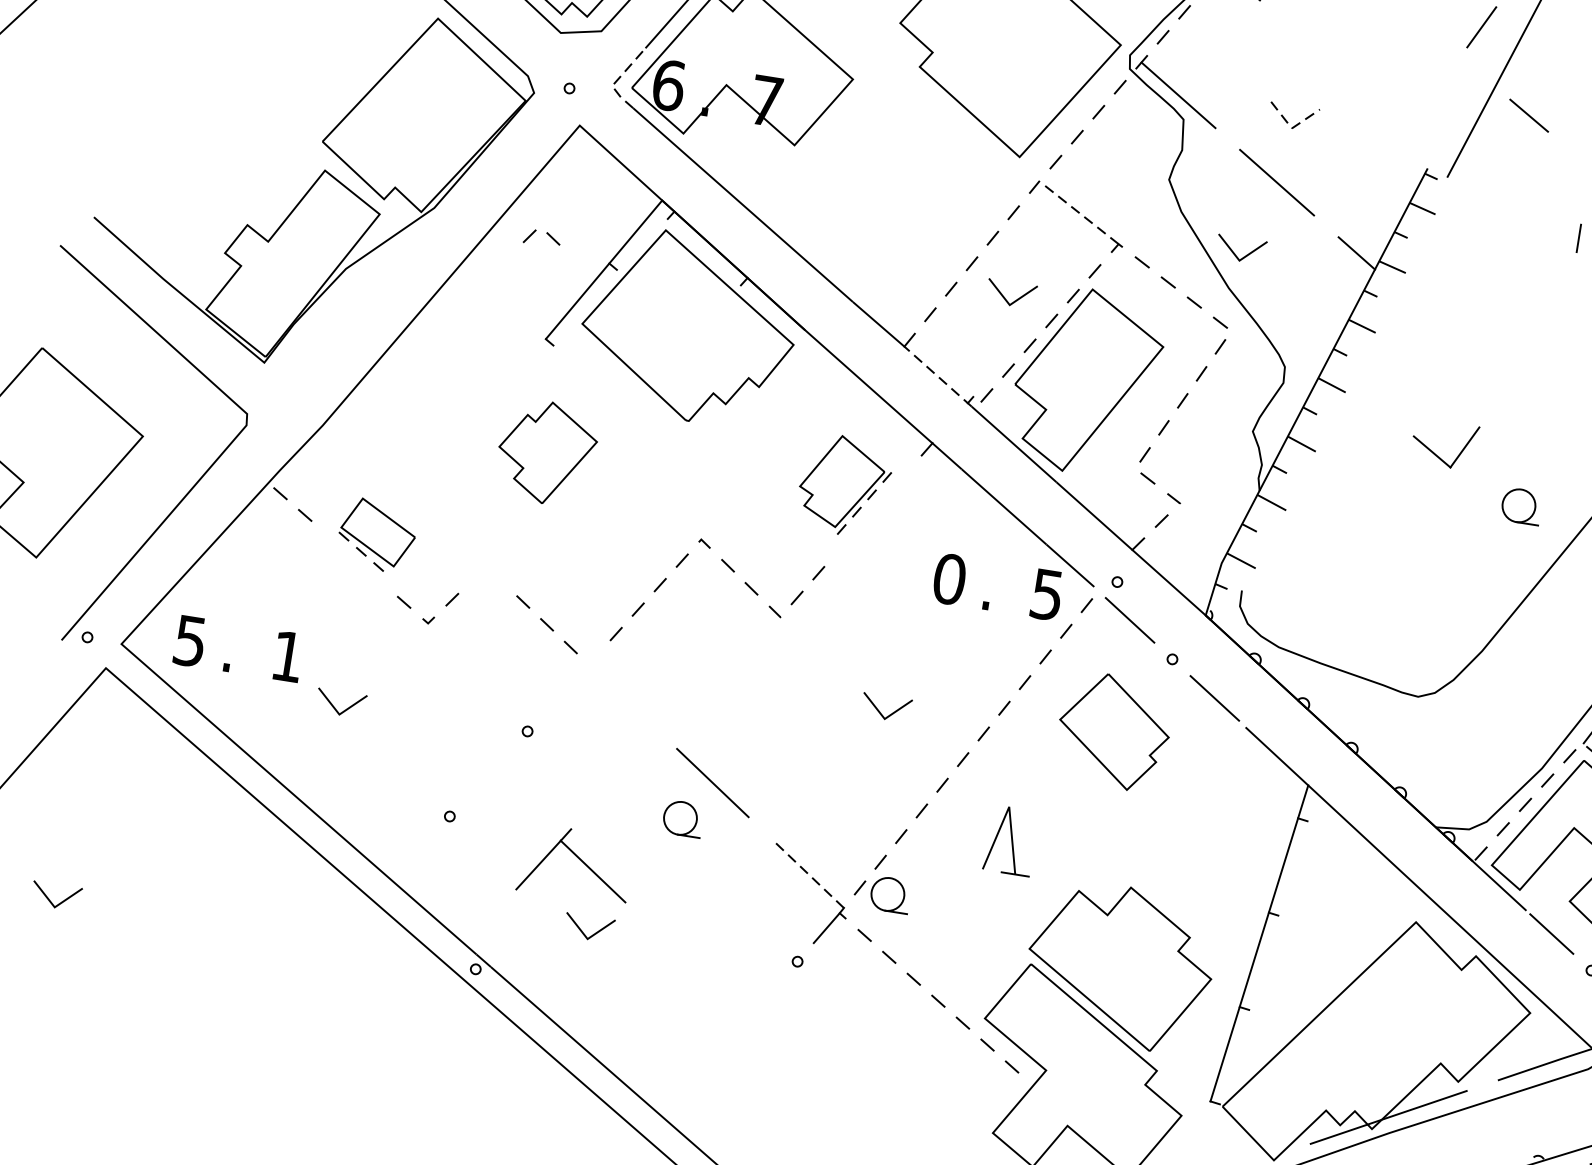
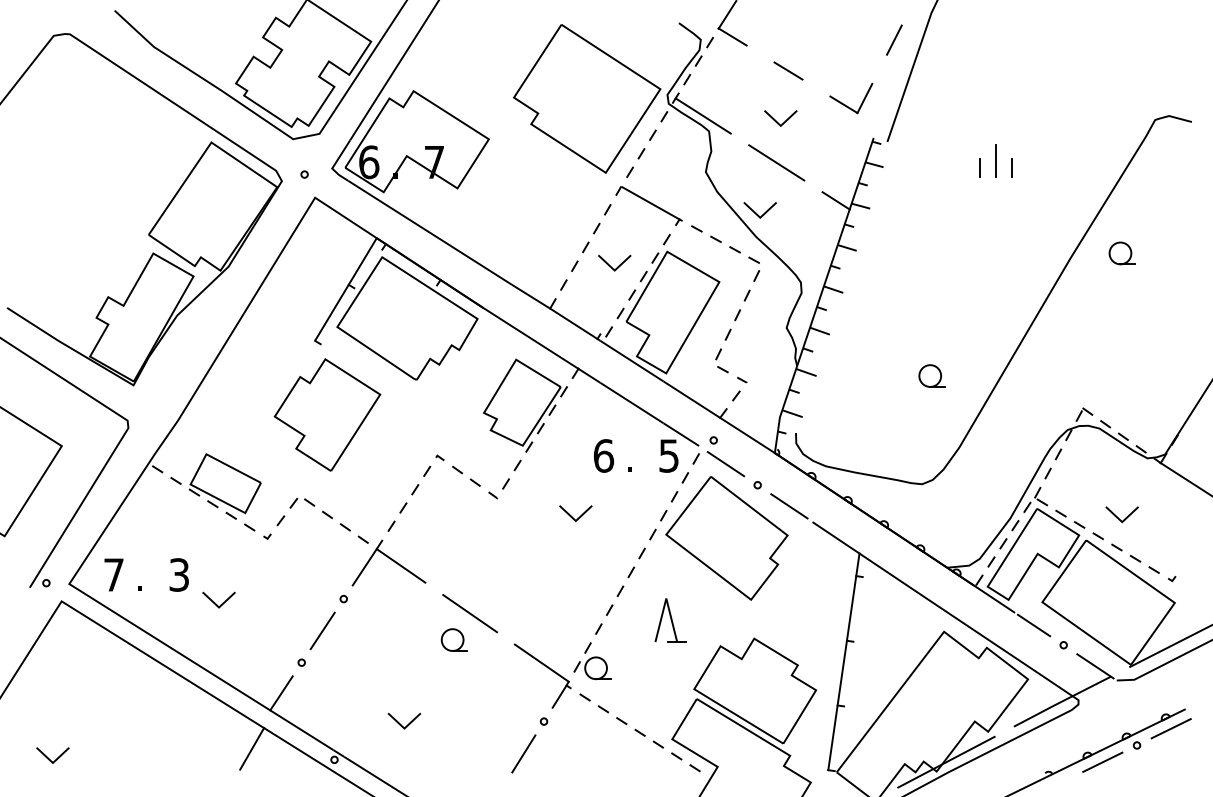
line: (618, 79) -> (335, 163), dashed -> solid
line: (1529, 114) -> (788, 70), moved
line: (1291, 127) -> (780, 125), dashed -> solid
line: (1080, 213) -> (651, 203), dashed -> solid
part: (542, 238) -> (302, 503), moved
line: (938, 376) -> (575, 324), dashed -> solid
part: (546, 452) -> (327, 414), size x1.67
part: (1437, 453) -> (847, 105), moved
part: (844, 485) -> (525, 405), size x1.43
part: (1520, 505) -> (931, 375), moved
part: (376, 535) -> (224, 486), size x1.43
text: (949, 578) -> (603, 455), 0 -> 6
text: (189, 640) -> (113, 574), 5 -> 7
text: (286, 655) -> (178, 574), 1 -> 3
line: (880, 711) -> (572, 516), moved
part: (1113, 731) -> (726, 538), size x1.67
line: (488, 773) -> (322, 630), added
line: (412, 857) -> (281, 693), added
part: (575, 863) -> (388, 562), moved
line: (807, 874) -> (541, 663), dashed -> solid
line: (356, 932) -> (252, 748), added
line: (759, 1004) -> (523, 753), added

